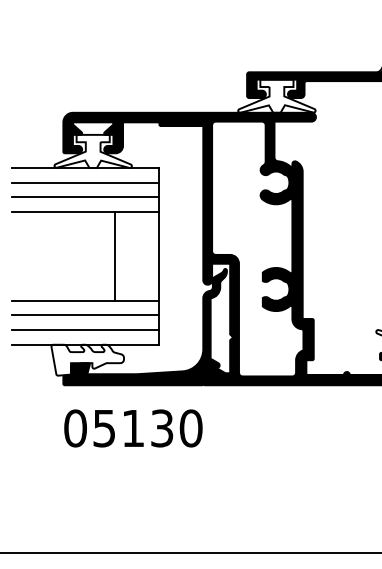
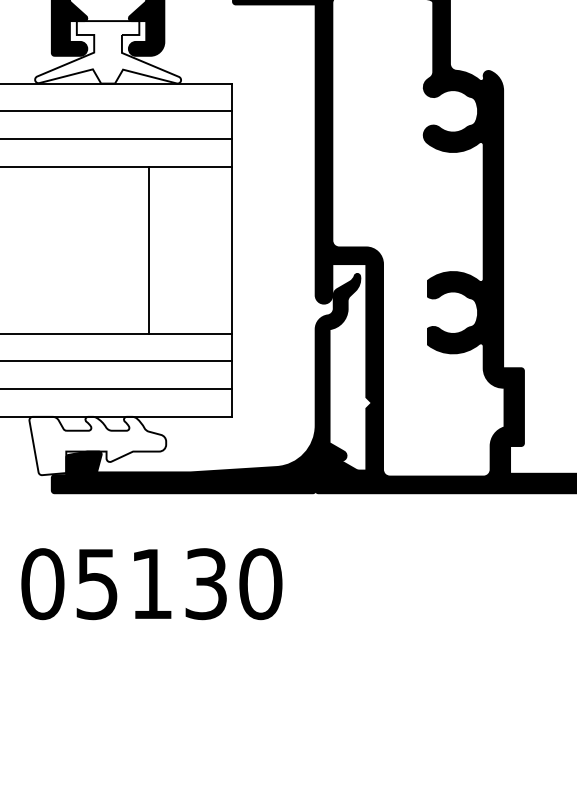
text: (133, 428) -> (152, 584), moved

